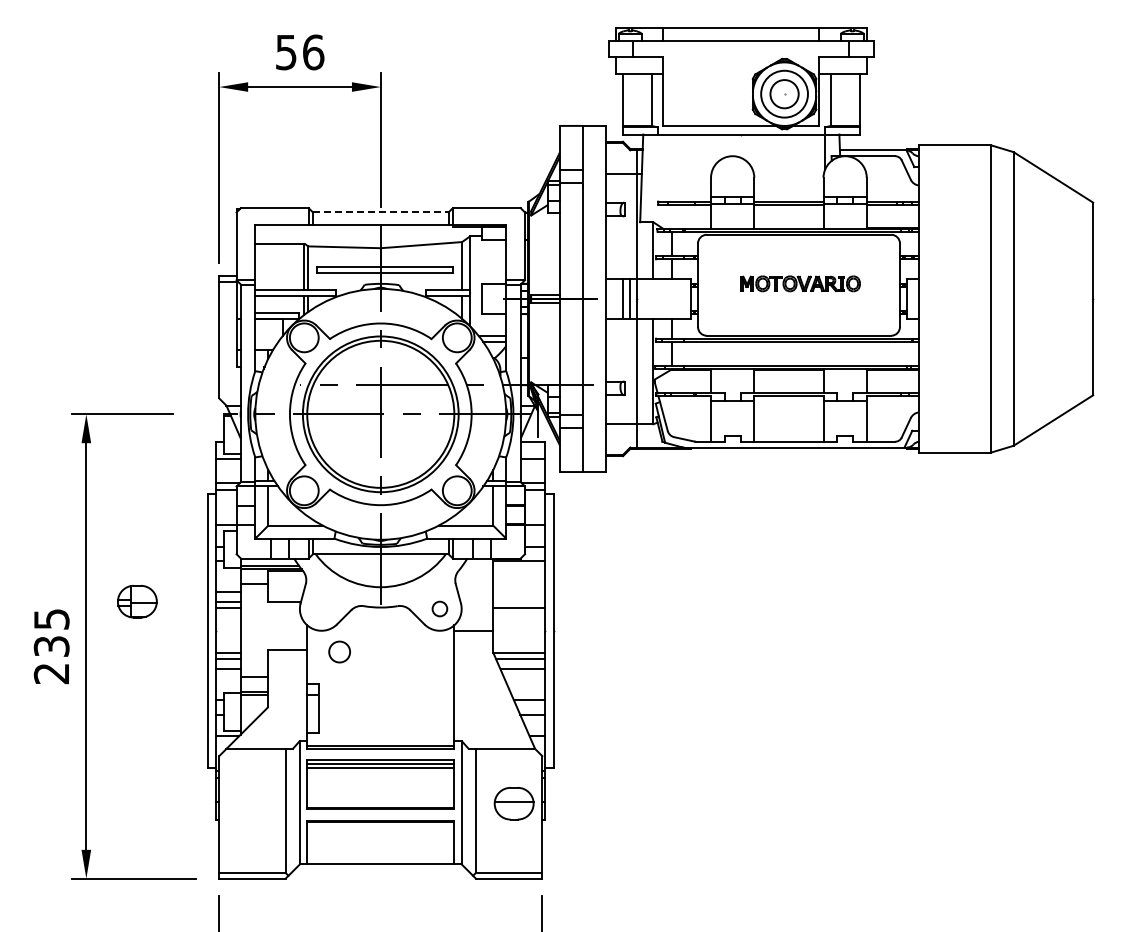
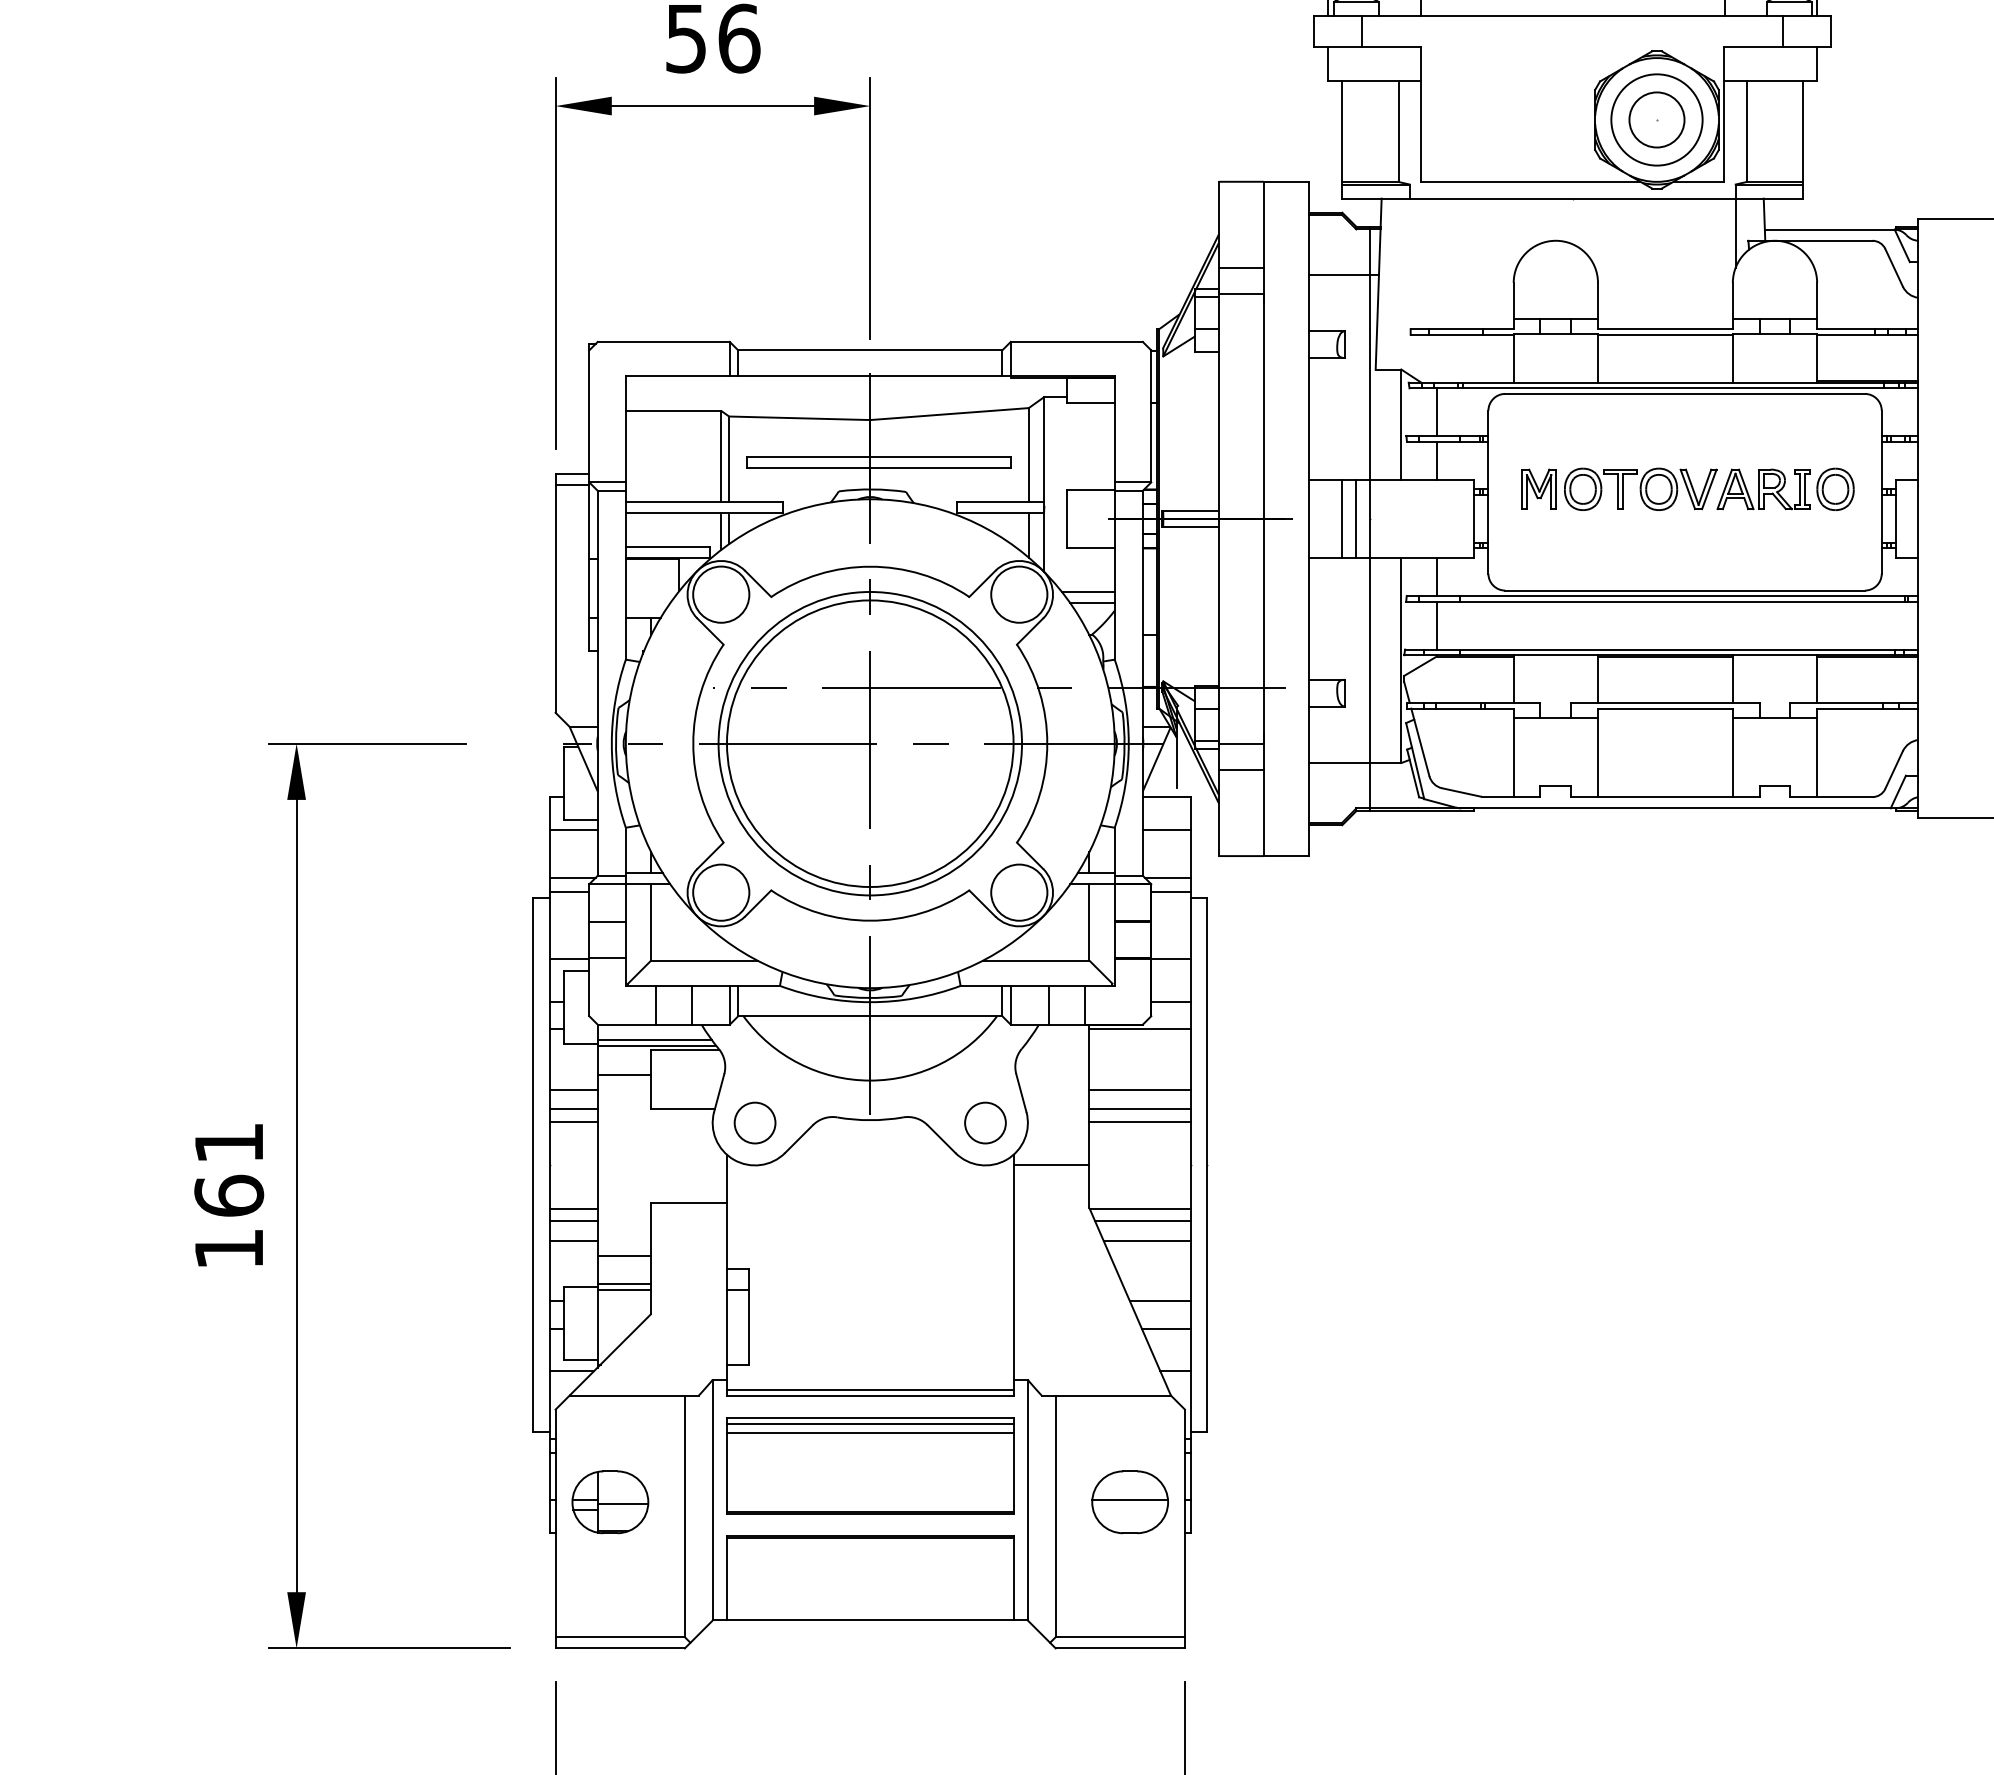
line: (380, 212) -> (869, 350), dashed -> solid
part: (800, 283) -> (1688, 488), size x1.43
line: (519, 591) -> (1140, 1088), added
part: (137, 601) -> (610, 1501), moved
line: (519, 601) -> (1140, 1108), added
circle: (439, 608) -> (984, 1121), size x1.43
text: (51, 646) -> (228, 1196), 235 -> 161
circle: (339, 651) -> (754, 1121), moved

